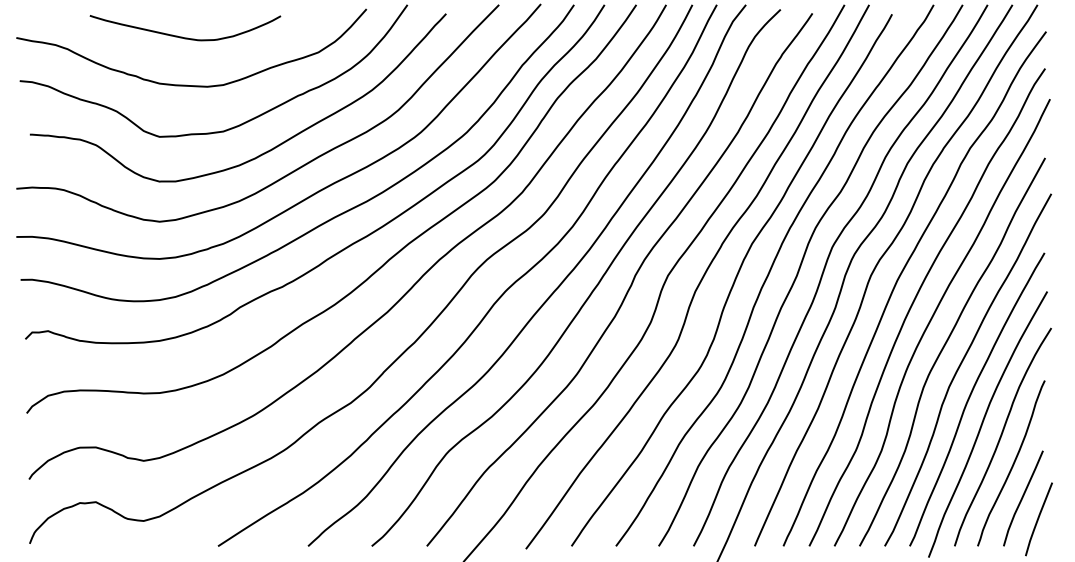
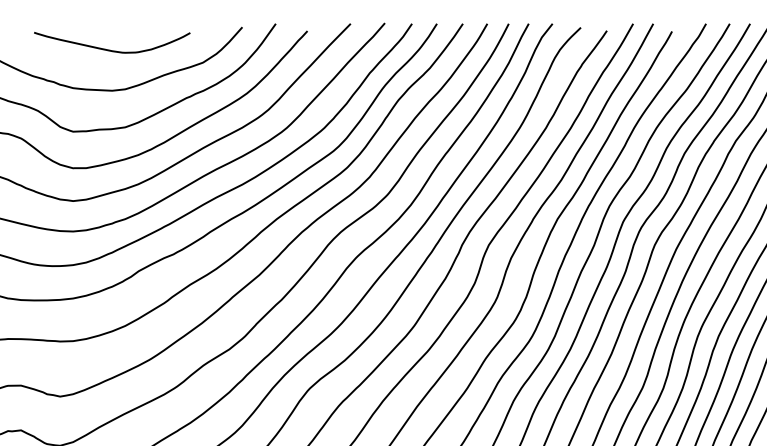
curve: (182, 36) -> (109, 49), moved

